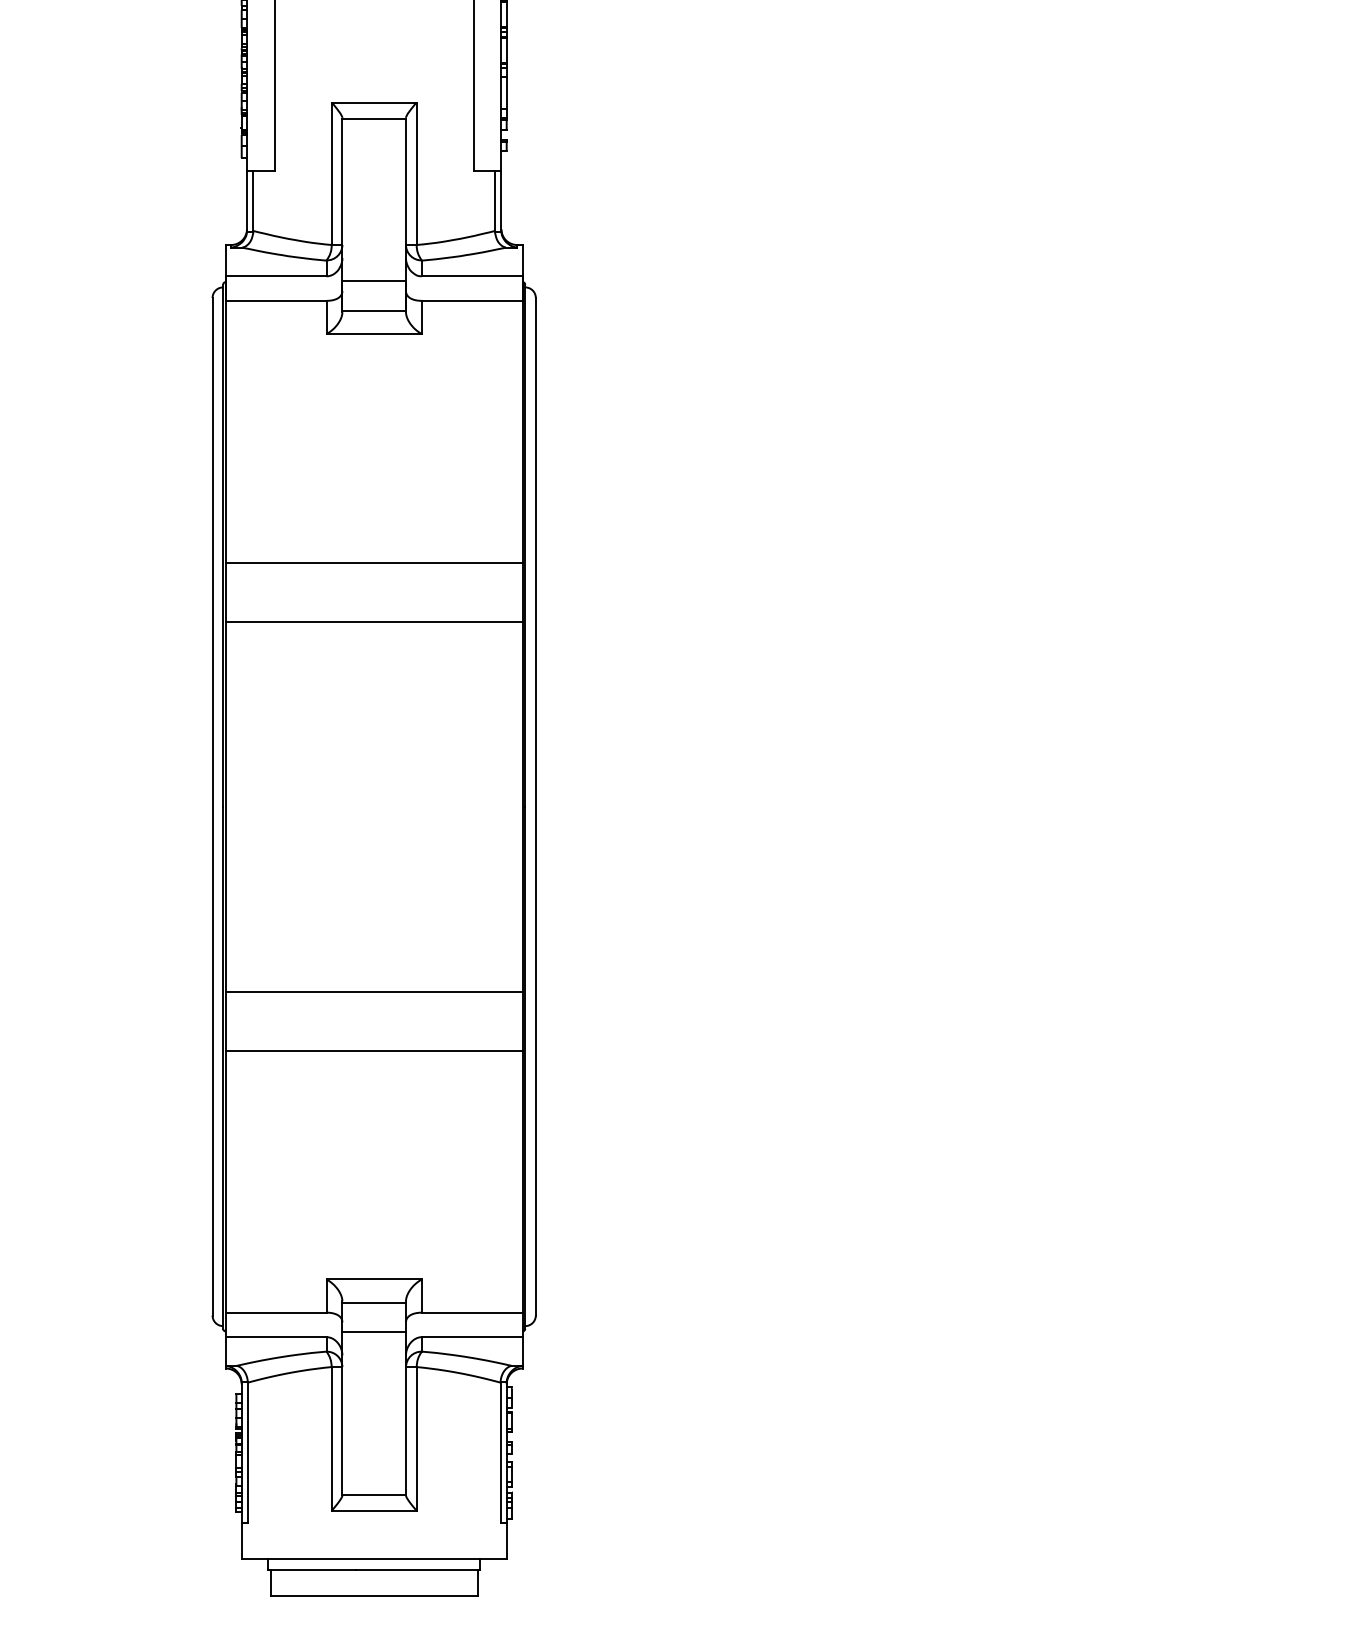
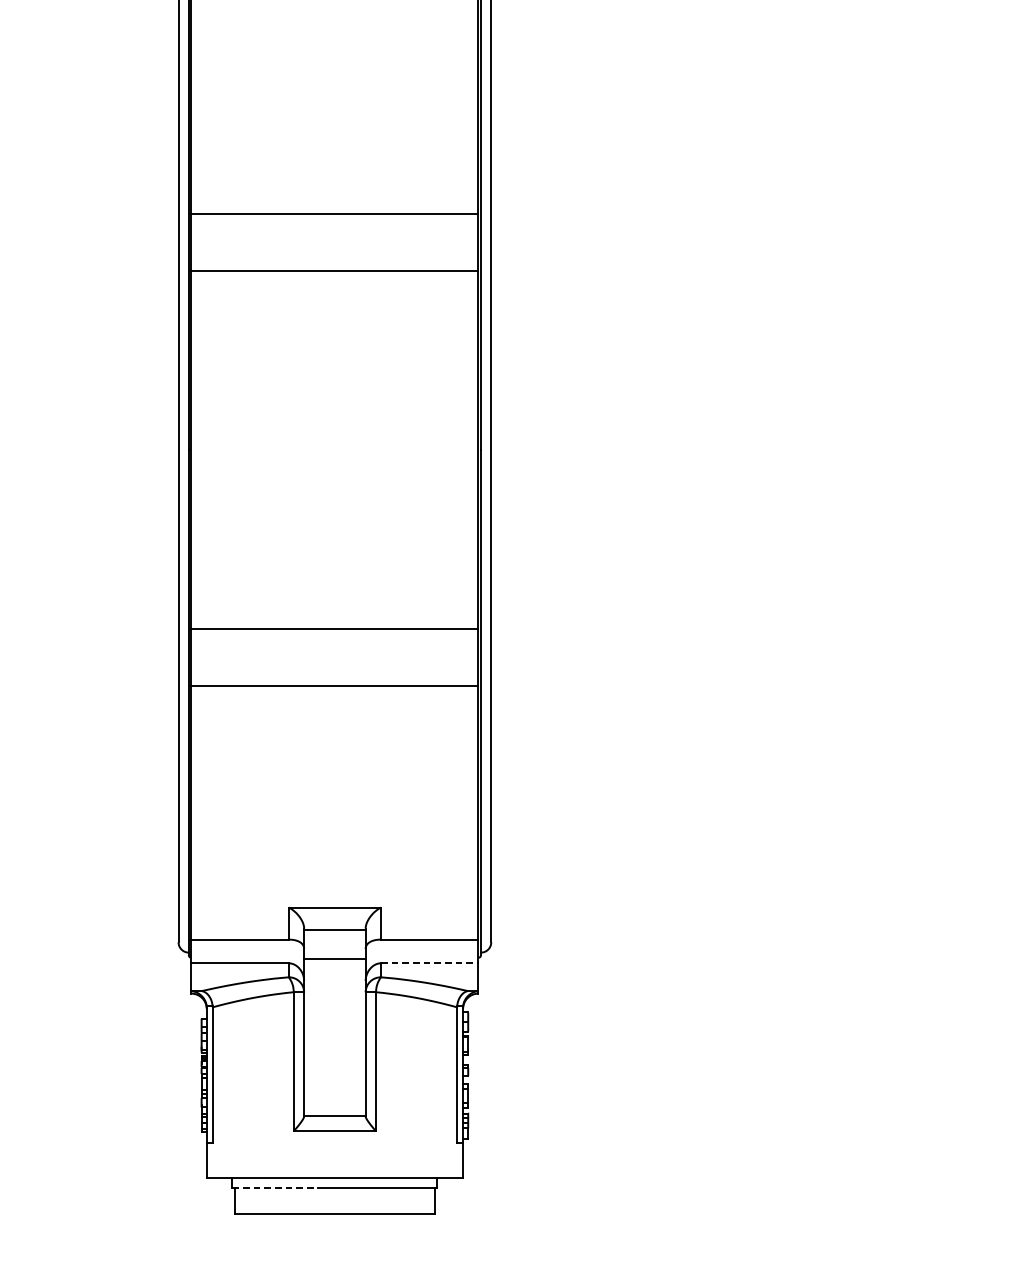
line: (472, 1337) -> (429, 963), solid -> dashed
line: (312, 1569) -> (275, 1188), solid -> dashed

